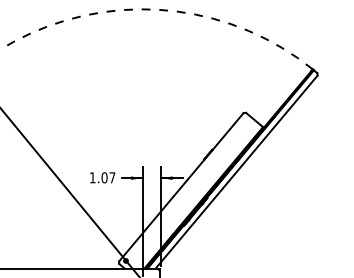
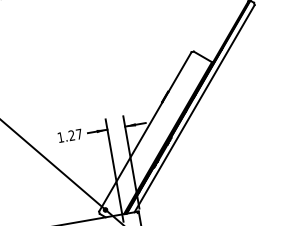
text: (104, 177) -> (71, 135), 1.07 -> 1.27

